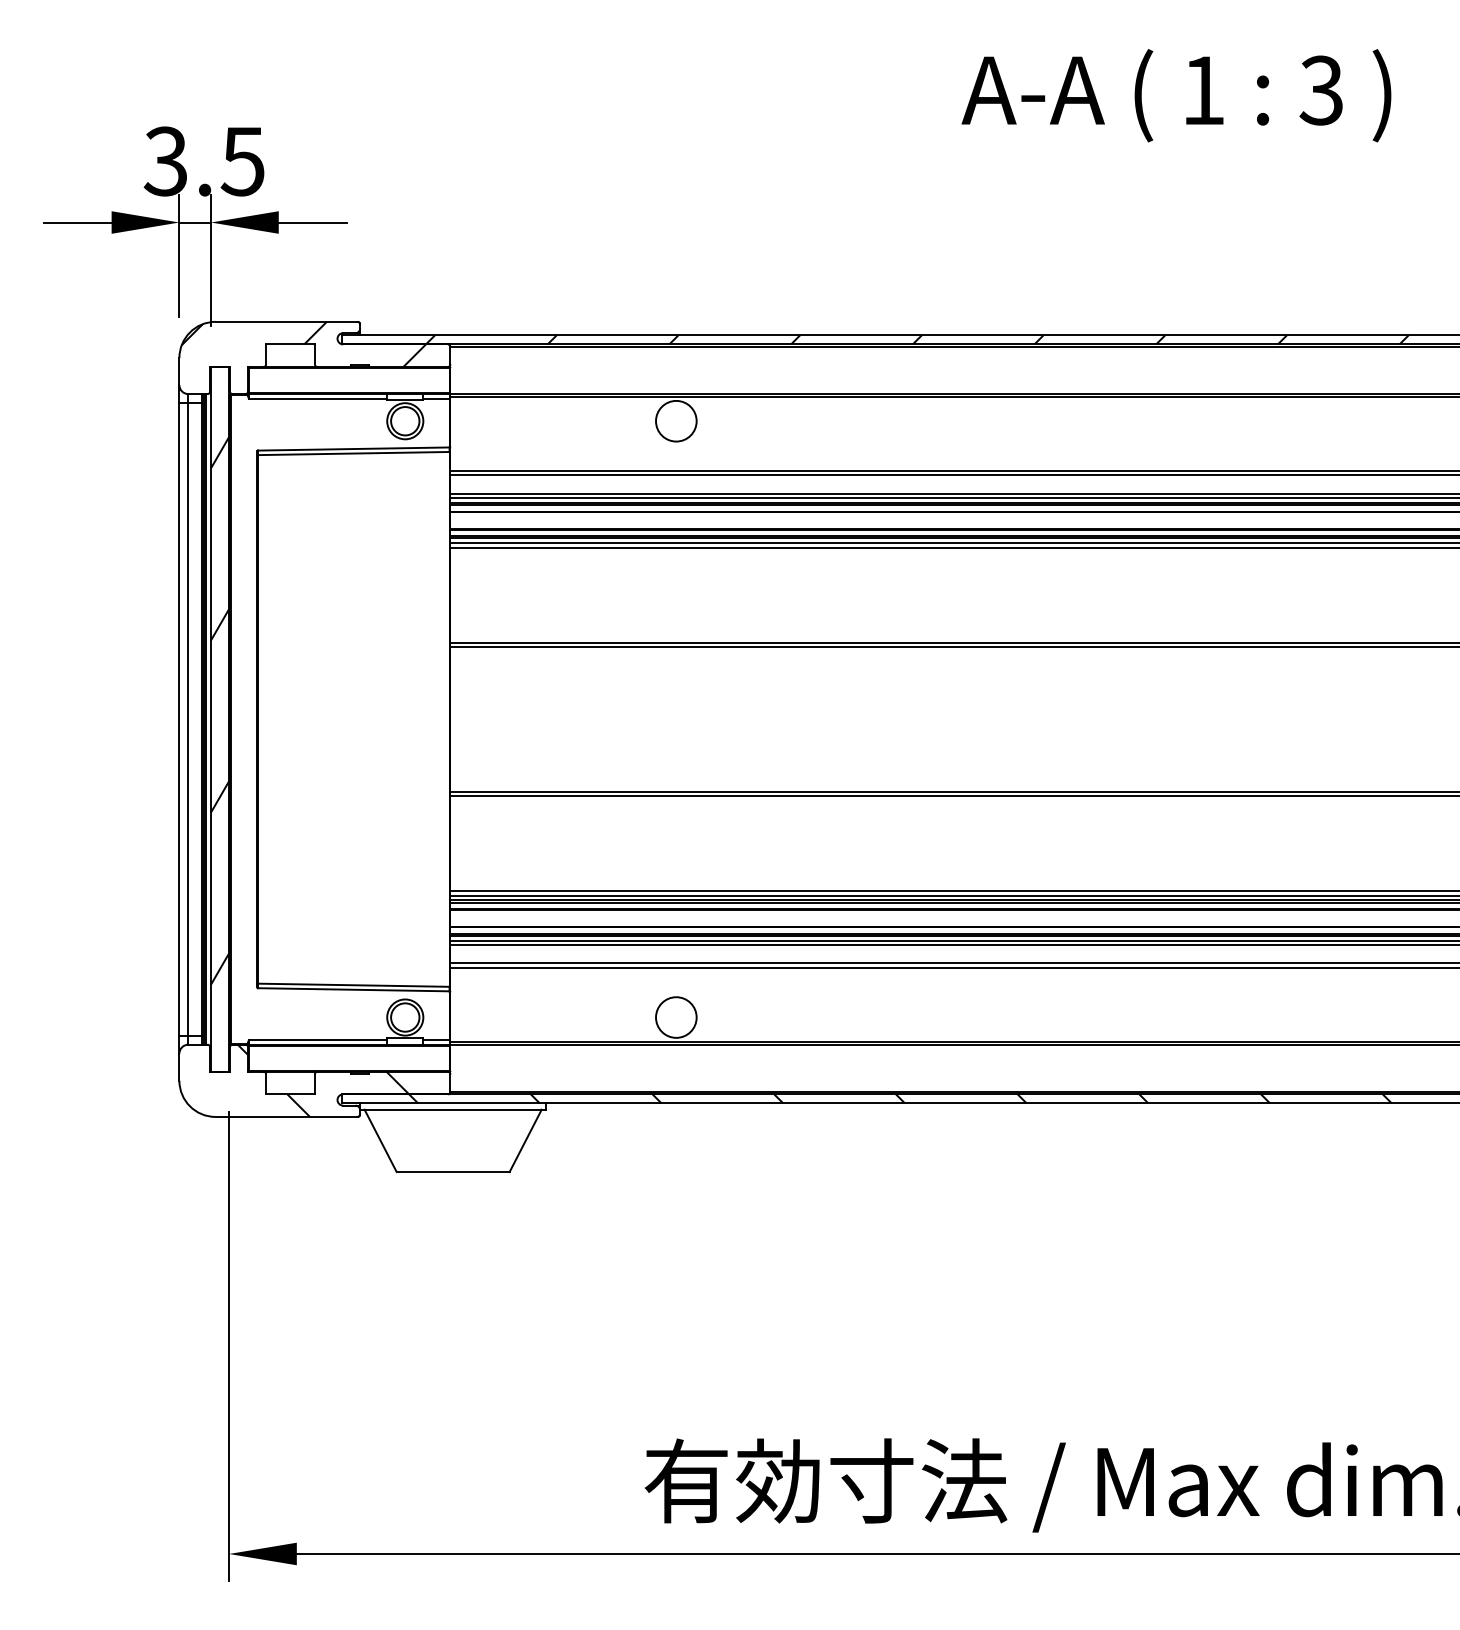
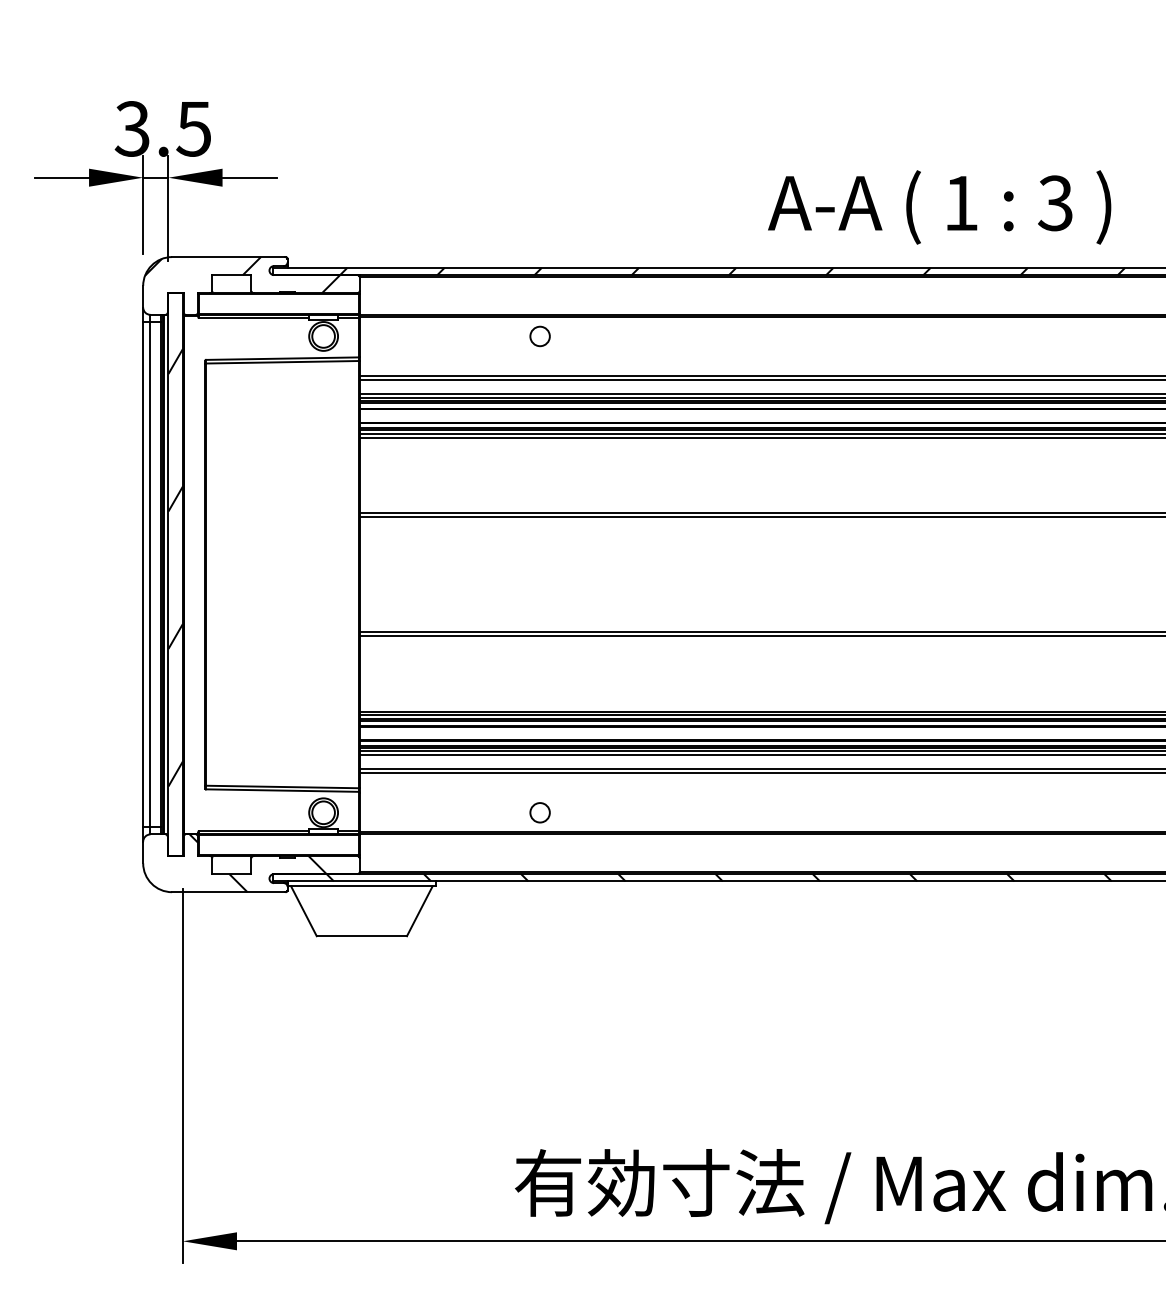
text: (1176, 95) -> (939, 207), moved
circle: (676, 420) -> (540, 335), size x0.6
circle: (676, 1017) -> (540, 812), size x0.6

